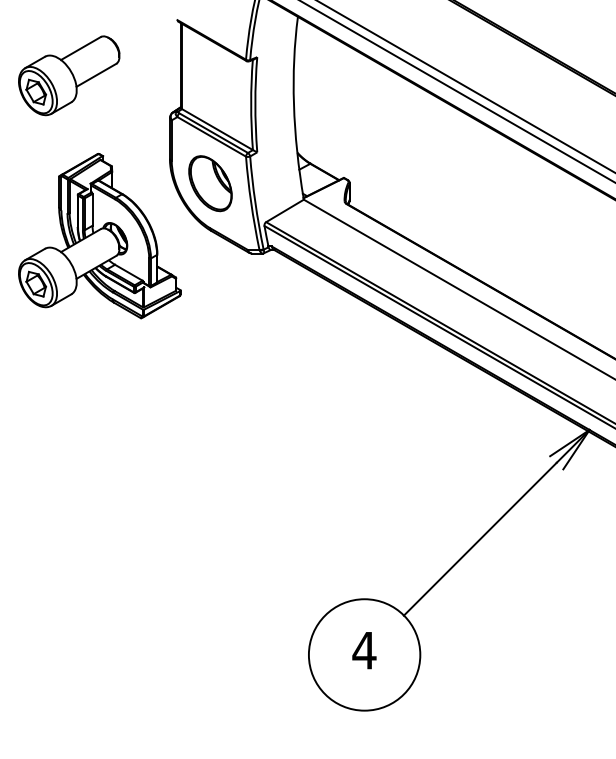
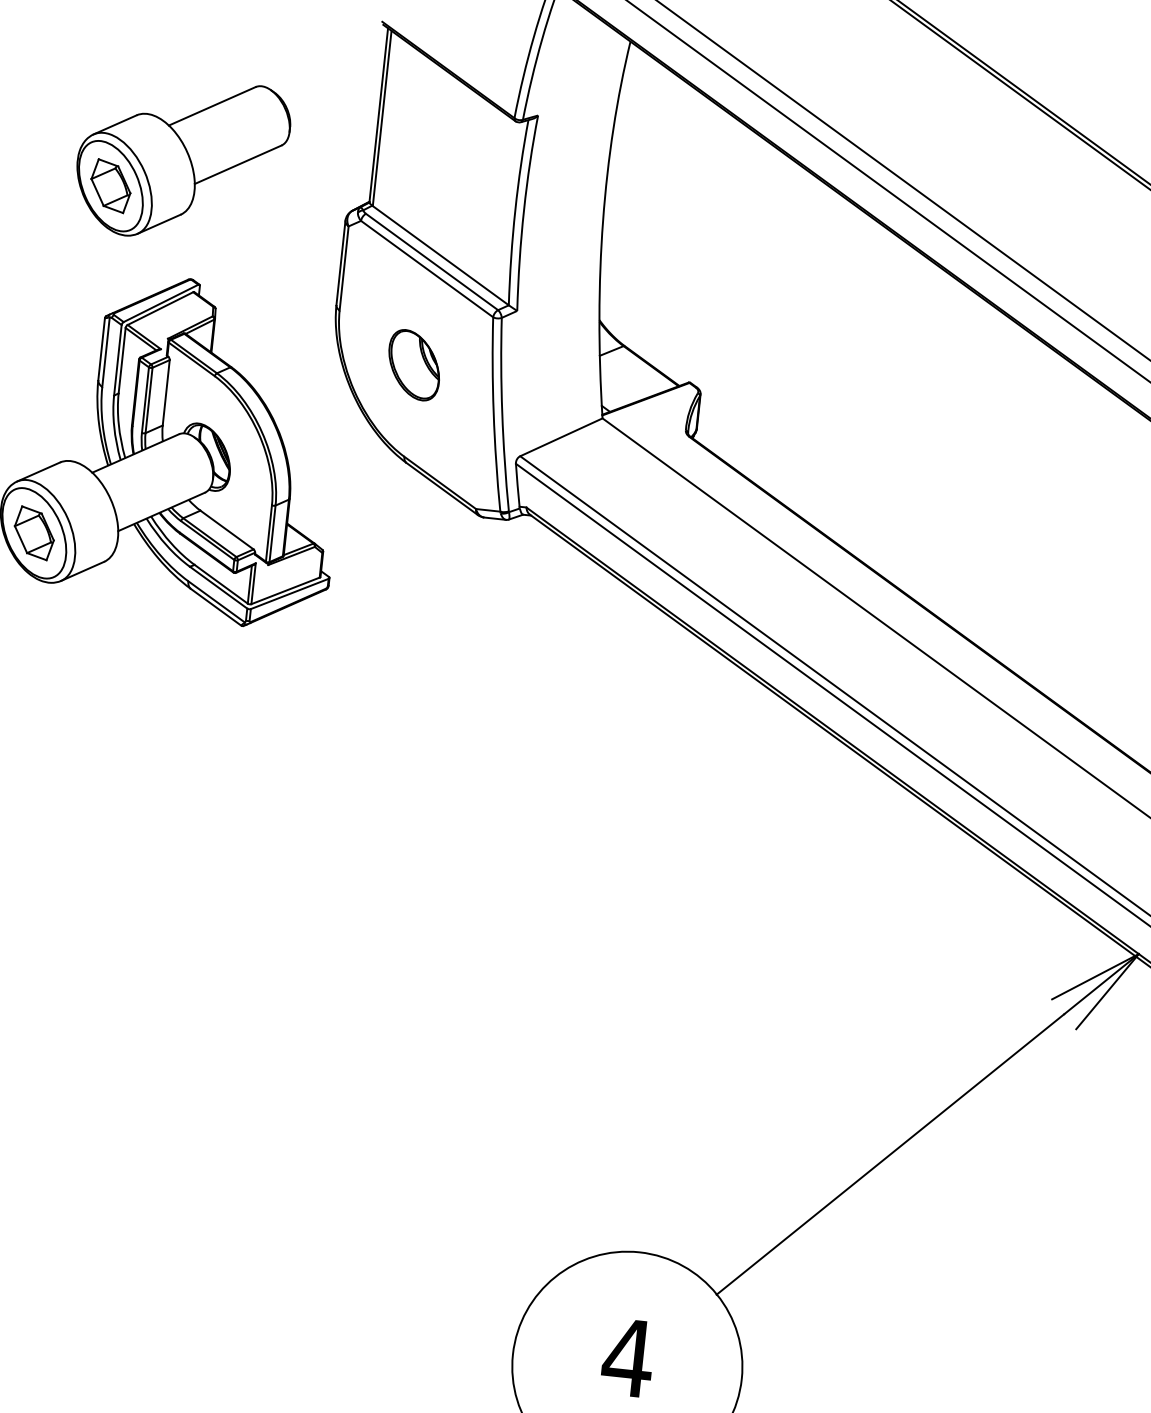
part: (69, 75) -> (182, 159), moved
part: (210, 183) -> (414, 364), size x0.6

